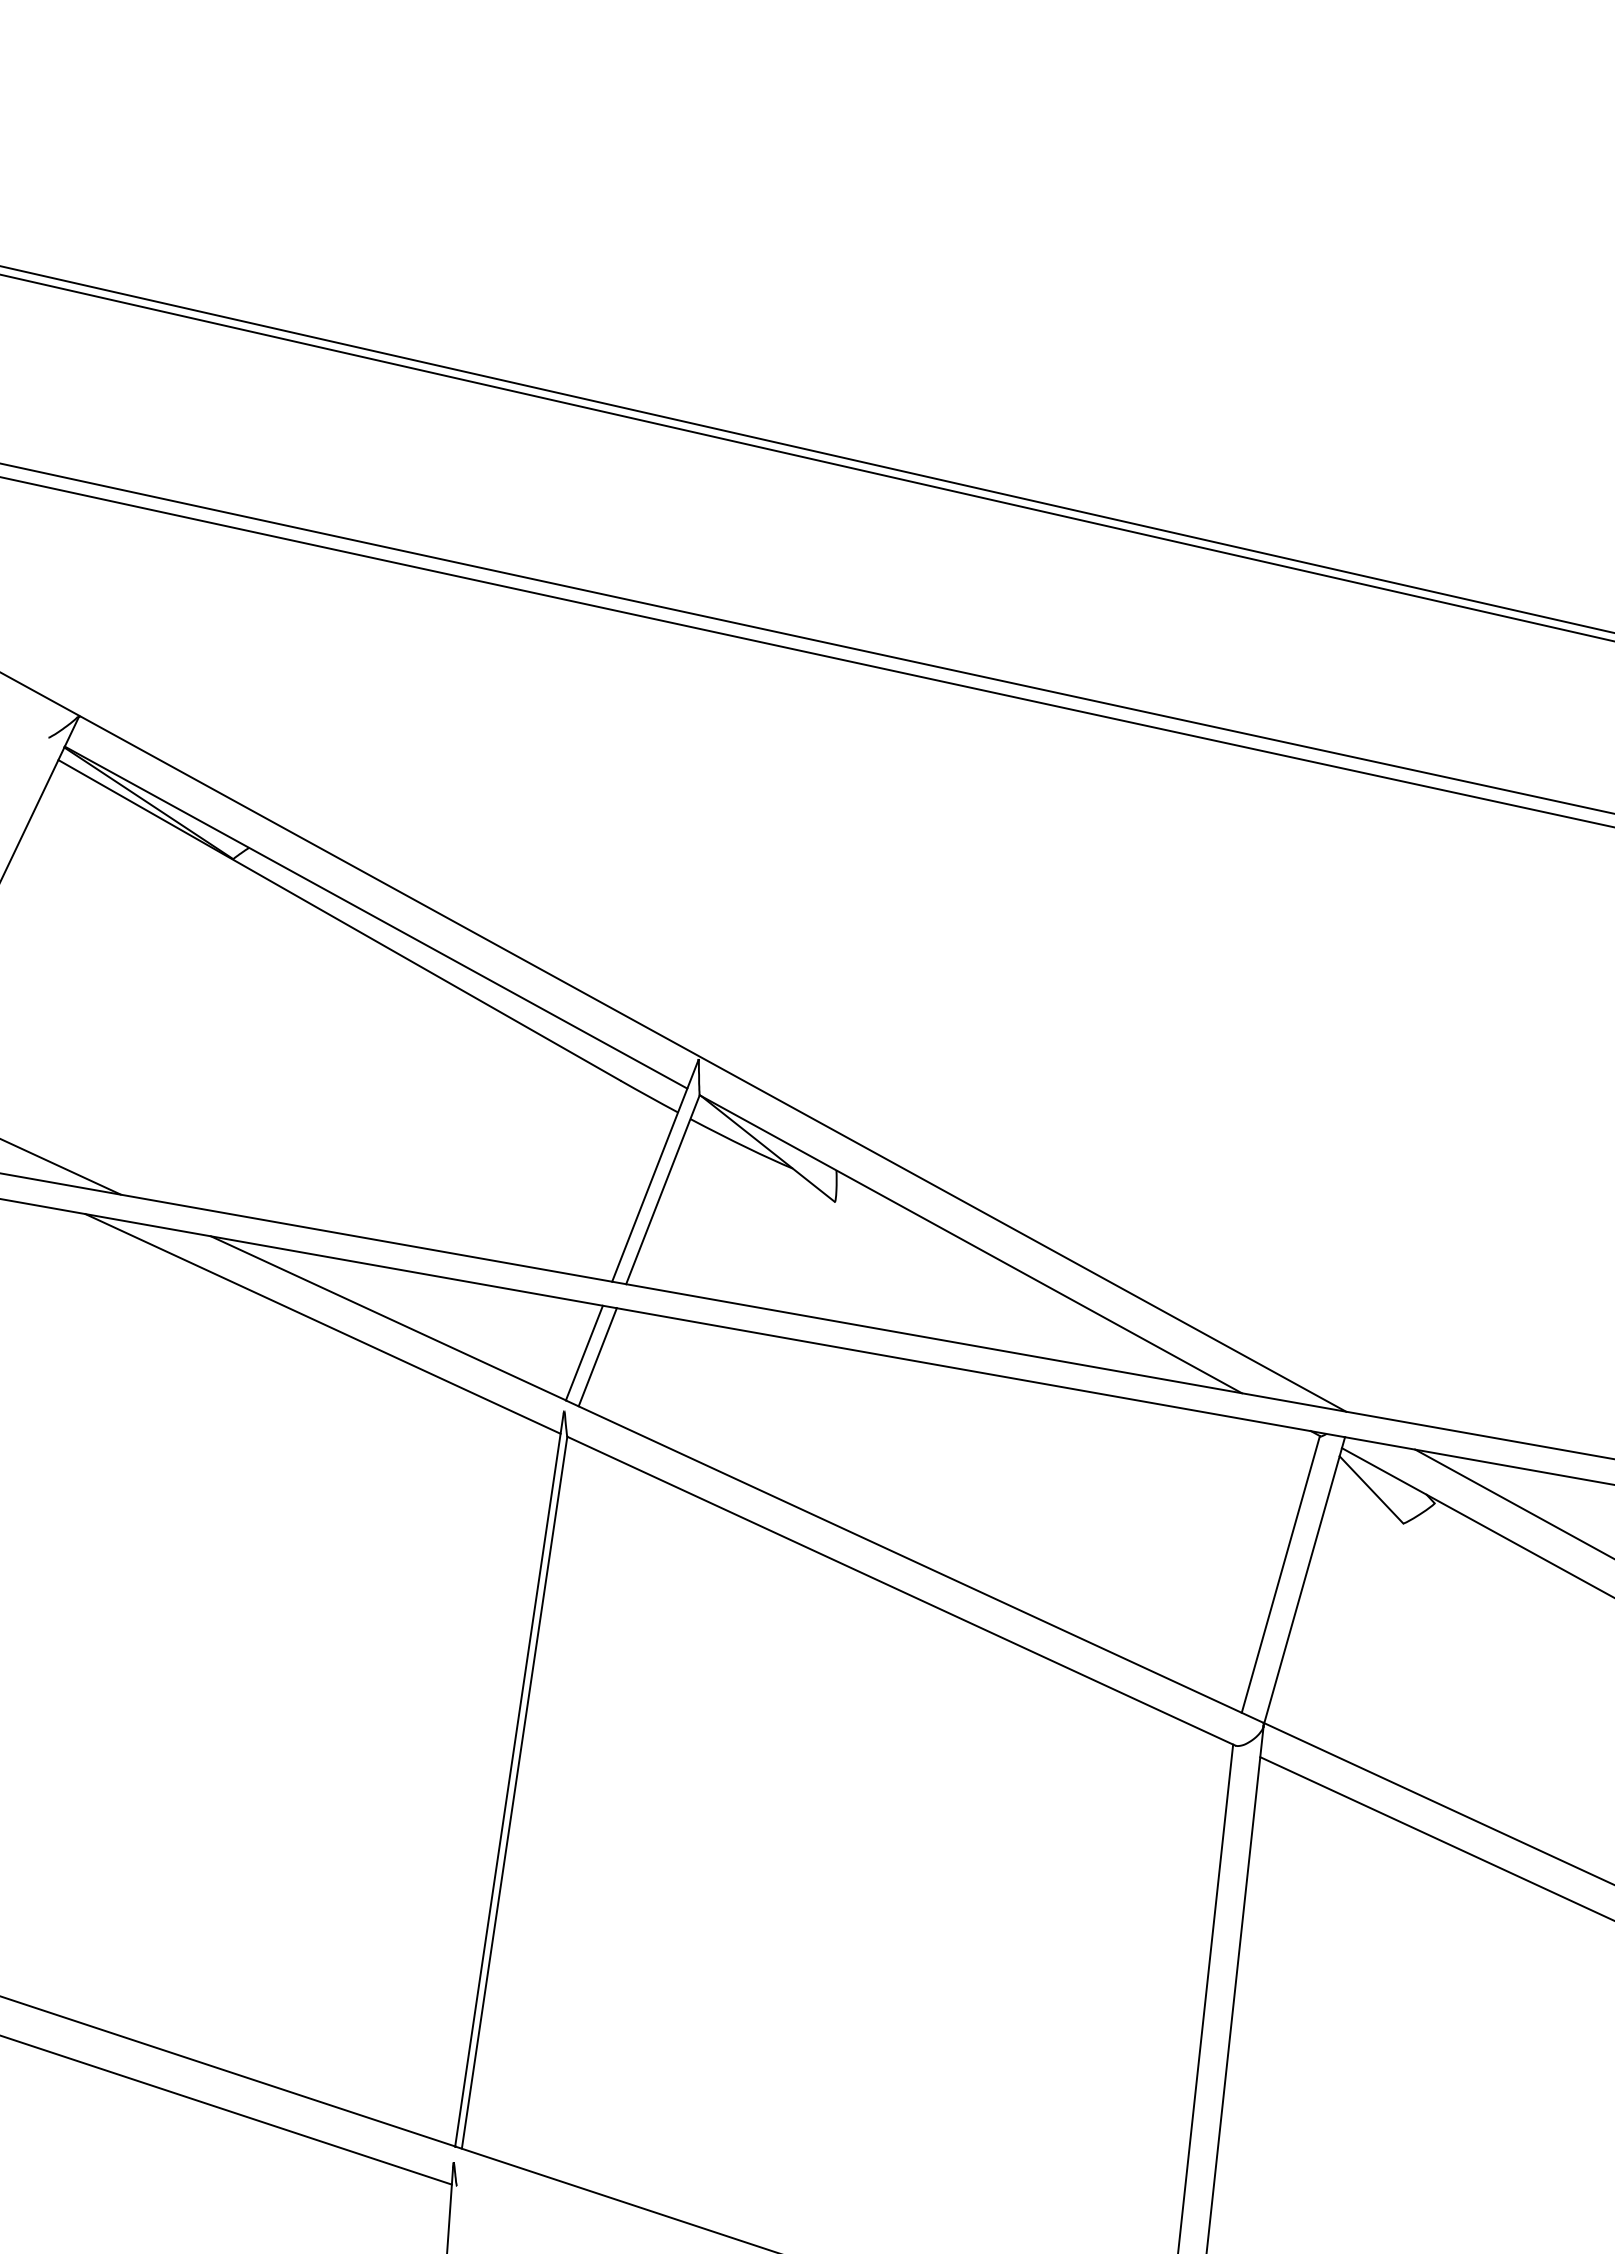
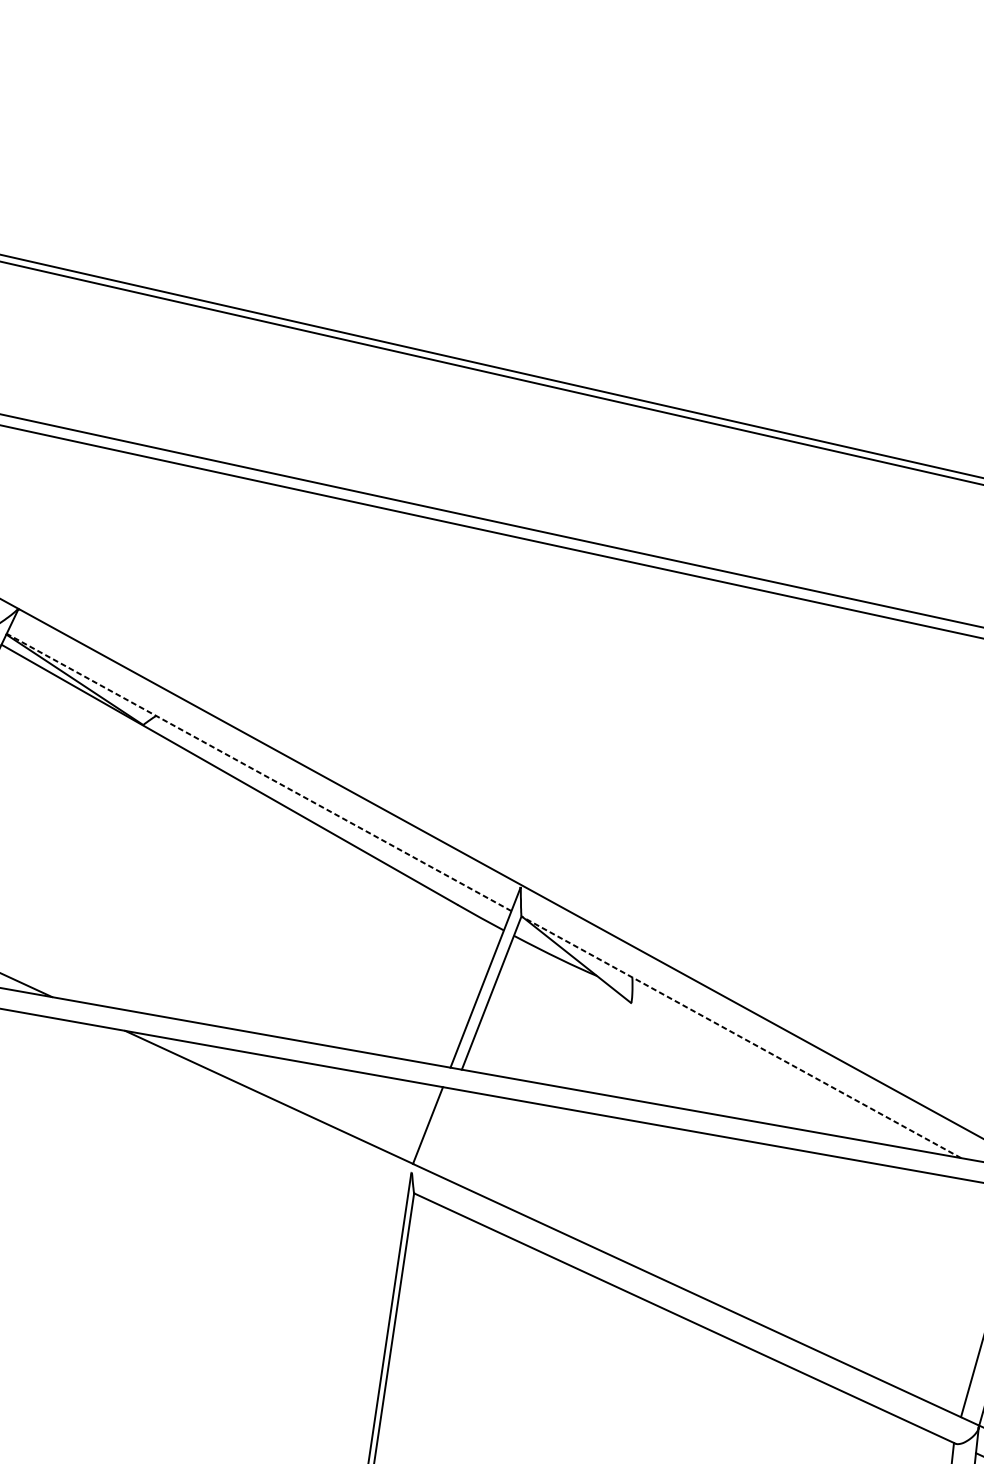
line: (375, 917) -> (258, 772), solid -> dashed
line: (970, 1244) -> (741, 1037), solid -> dashed
line: (322, 1323) -> (215, 1101), removed
line: (597, 1357) -> (438, 1129), removed

